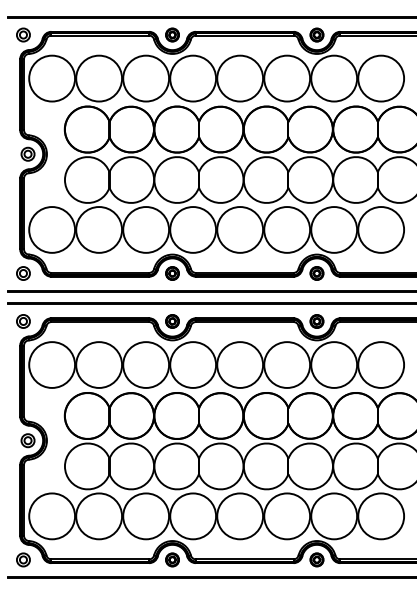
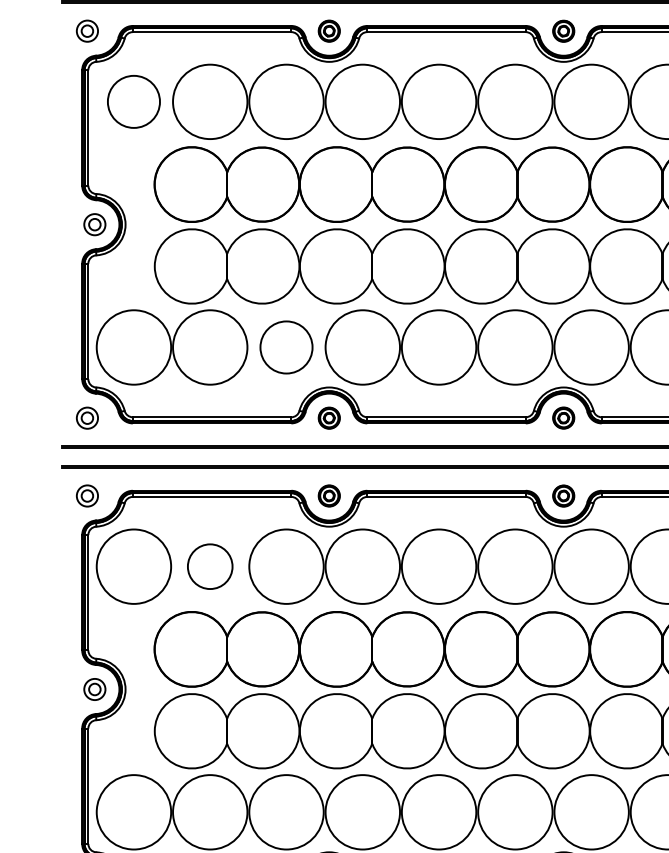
circle: (52, 78) -> (134, 101), size x0.7
circle: (146, 229) -> (287, 346), size x0.7
circle: (99, 364) -> (210, 565), size x0.6

